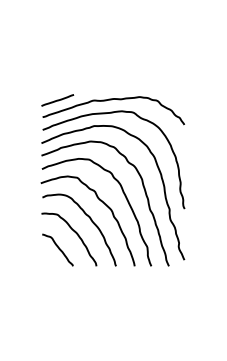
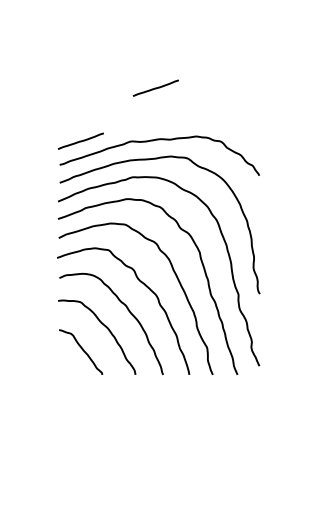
line: (110, 62) -> (155, 87), added

